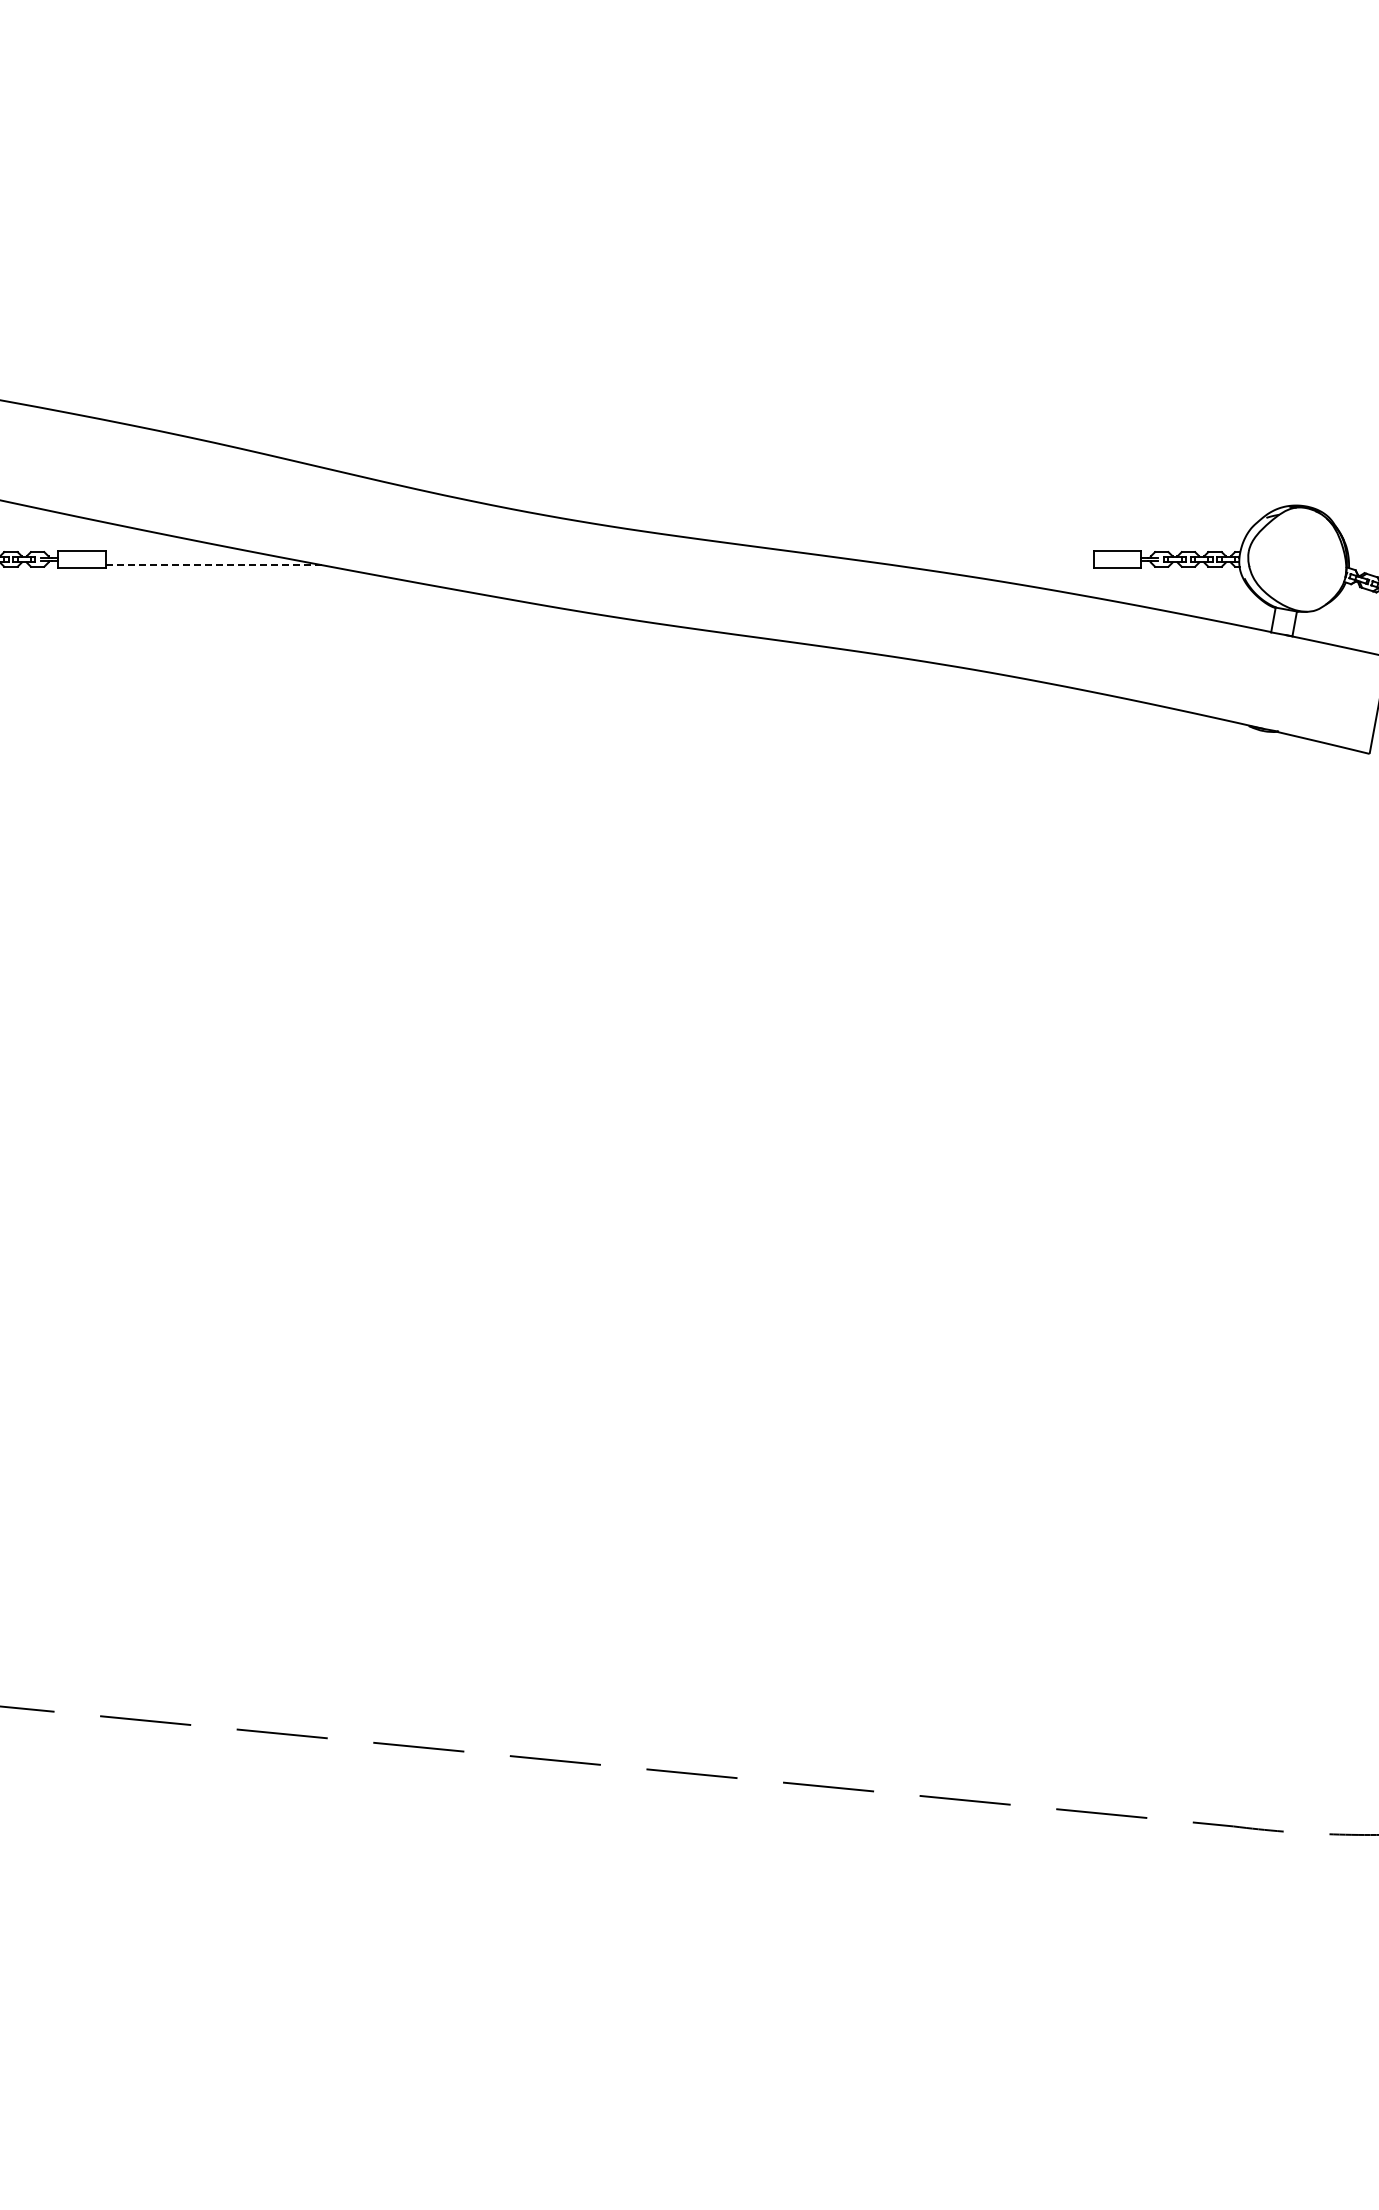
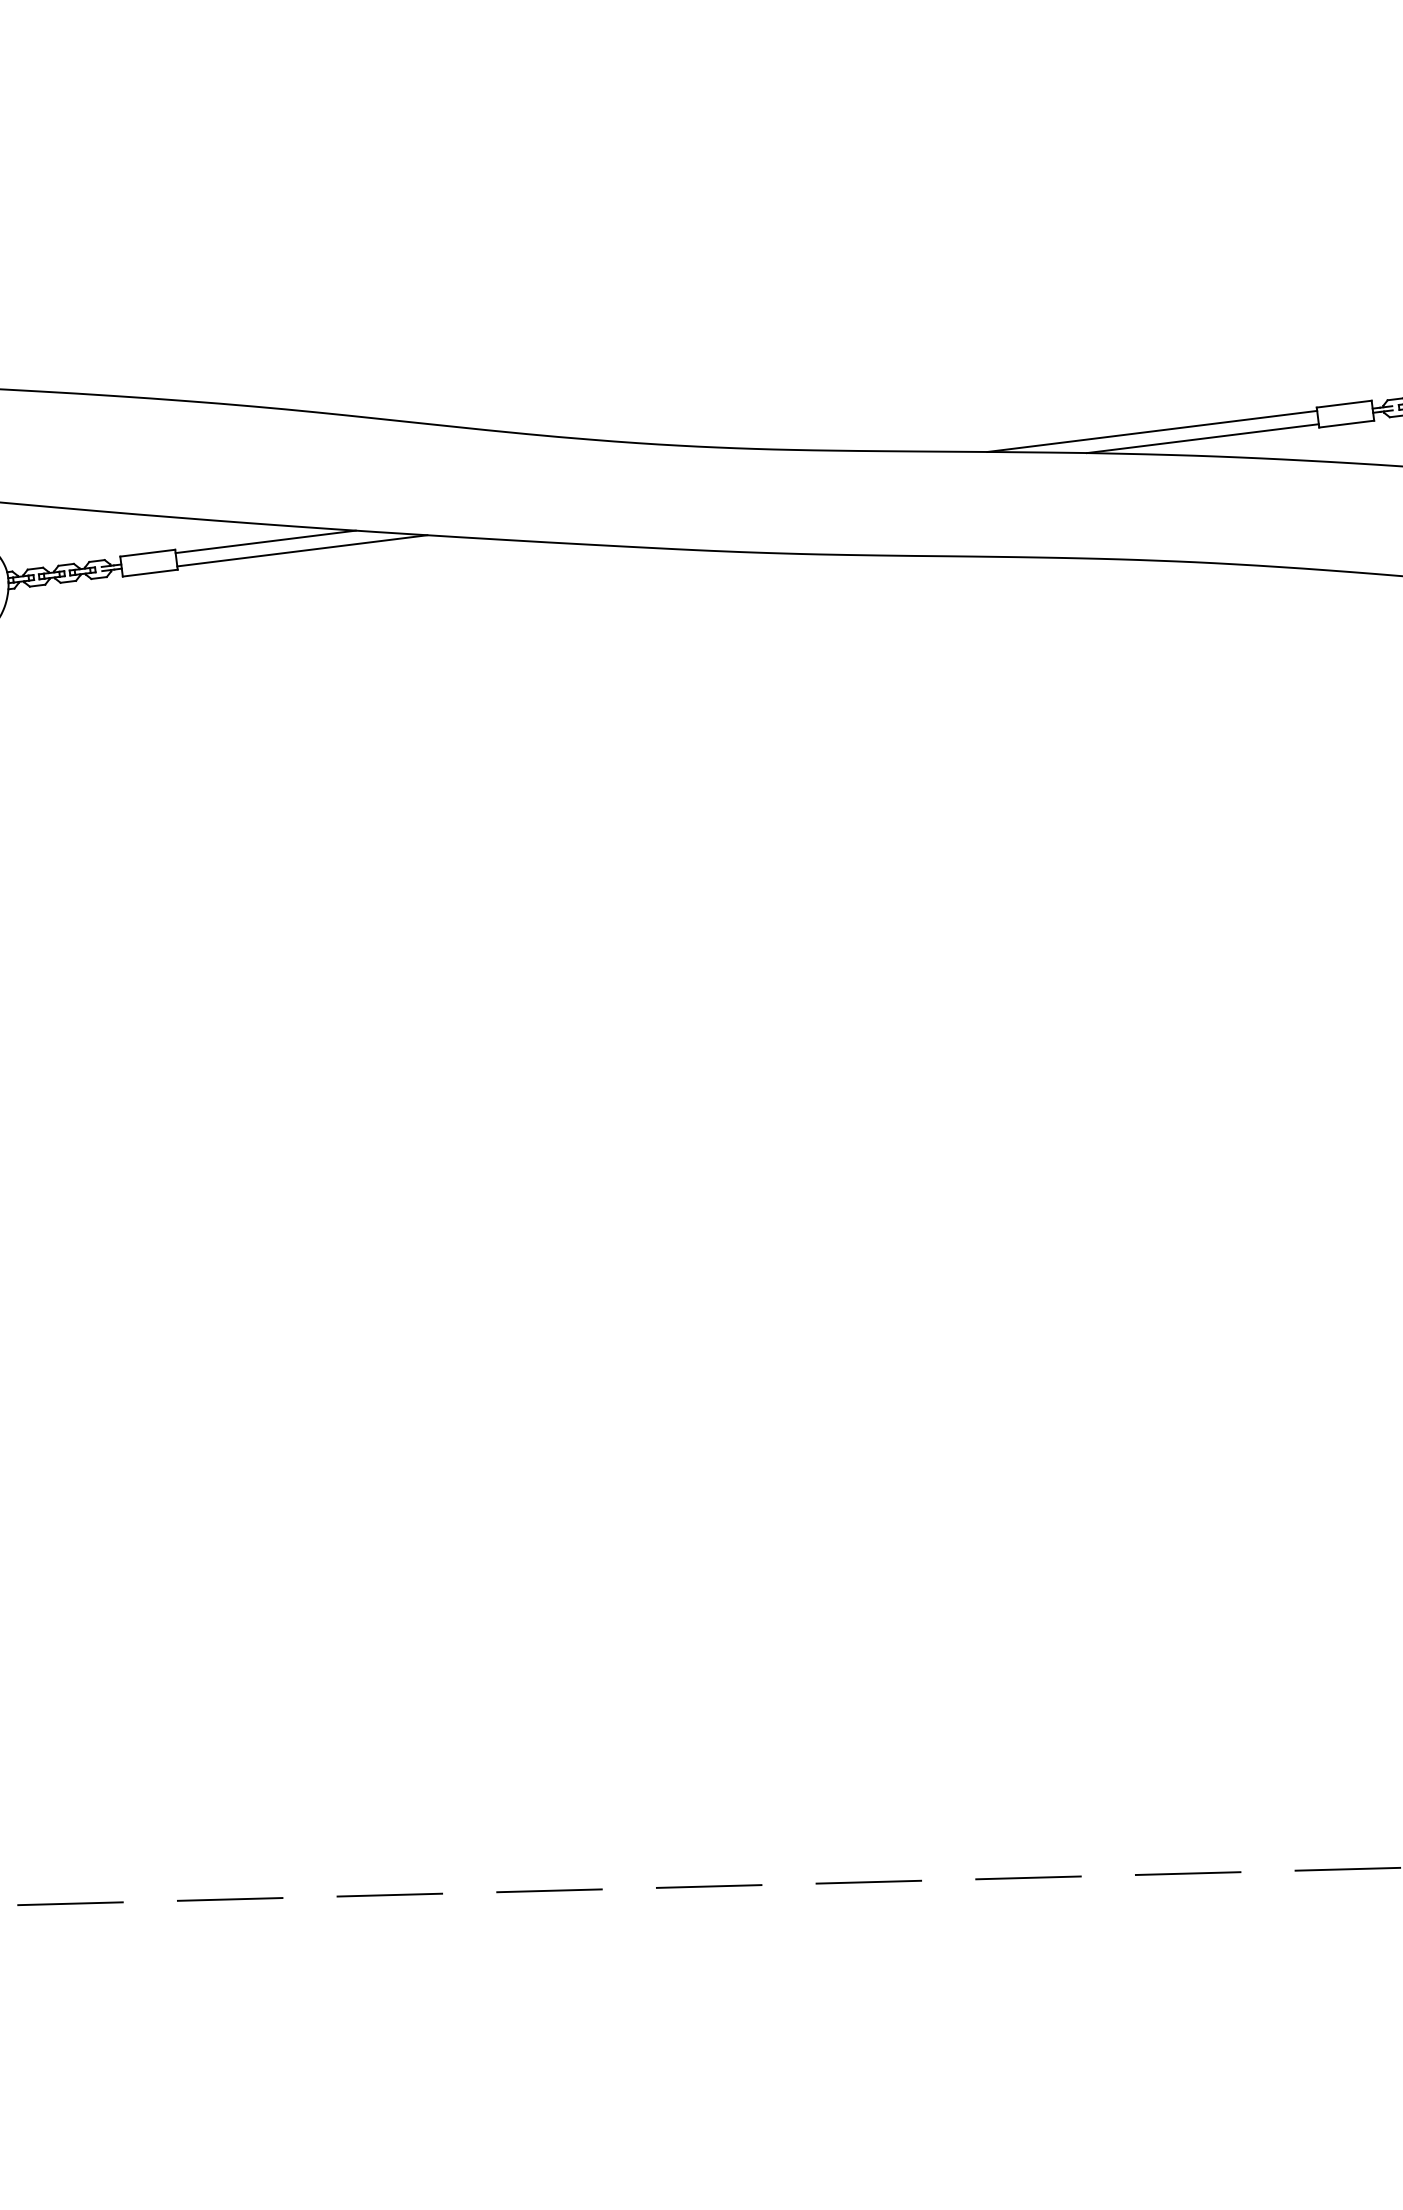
line: (183, 553) -> (265, 541), added
line: (950, 553) -> (1151, 431), added
line: (213, 565) -> (302, 551), dashed -> solid
line: (993, 565) -> (1202, 439), added

